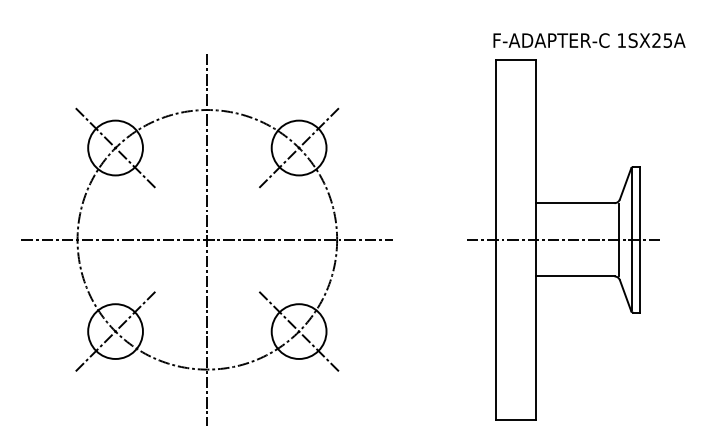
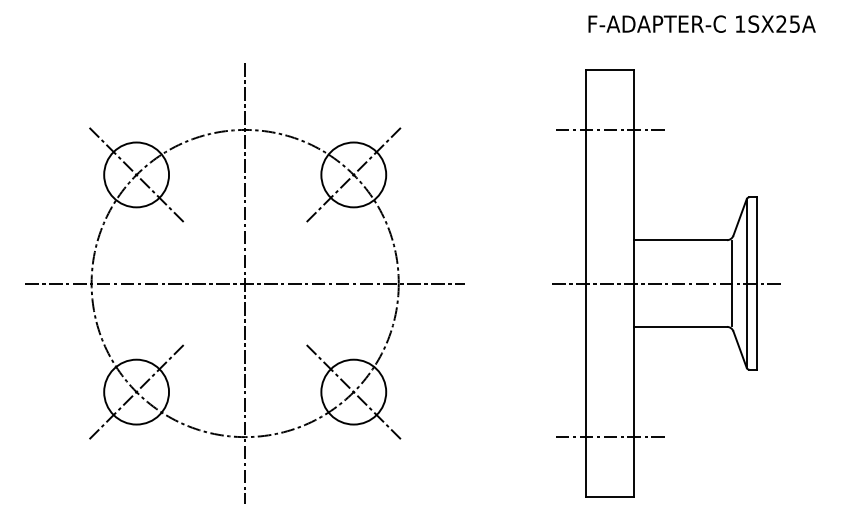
text: (589, 40) -> (702, 24), moved
line: (516, 110) -> (611, 130), added
line: (516, 369) -> (611, 436), added

